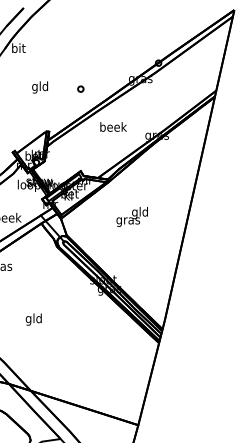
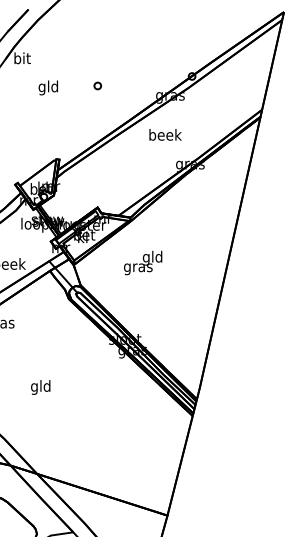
text: (39, 87) -> (47, 87), moved
part: (80, 88) -> (97, 85), moved
text: (113, 126) -> (165, 134), moved
text: (132, 216) -> (143, 262), moved

